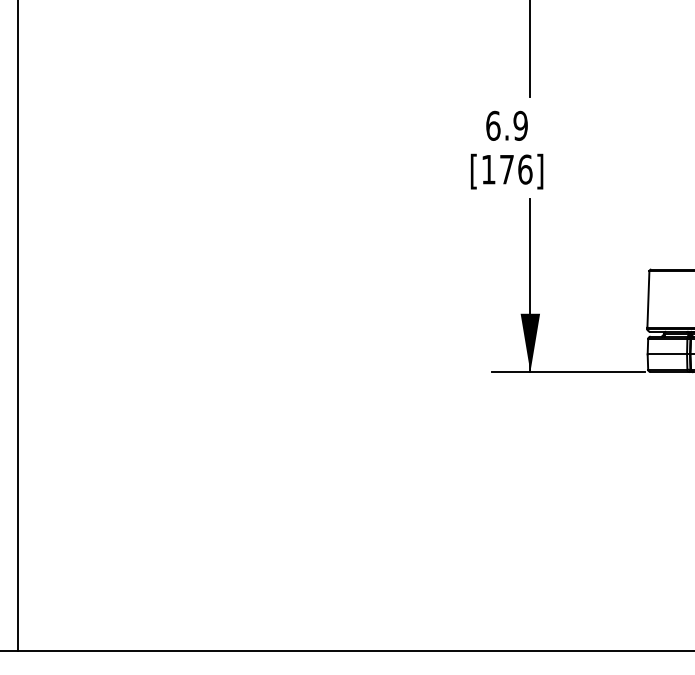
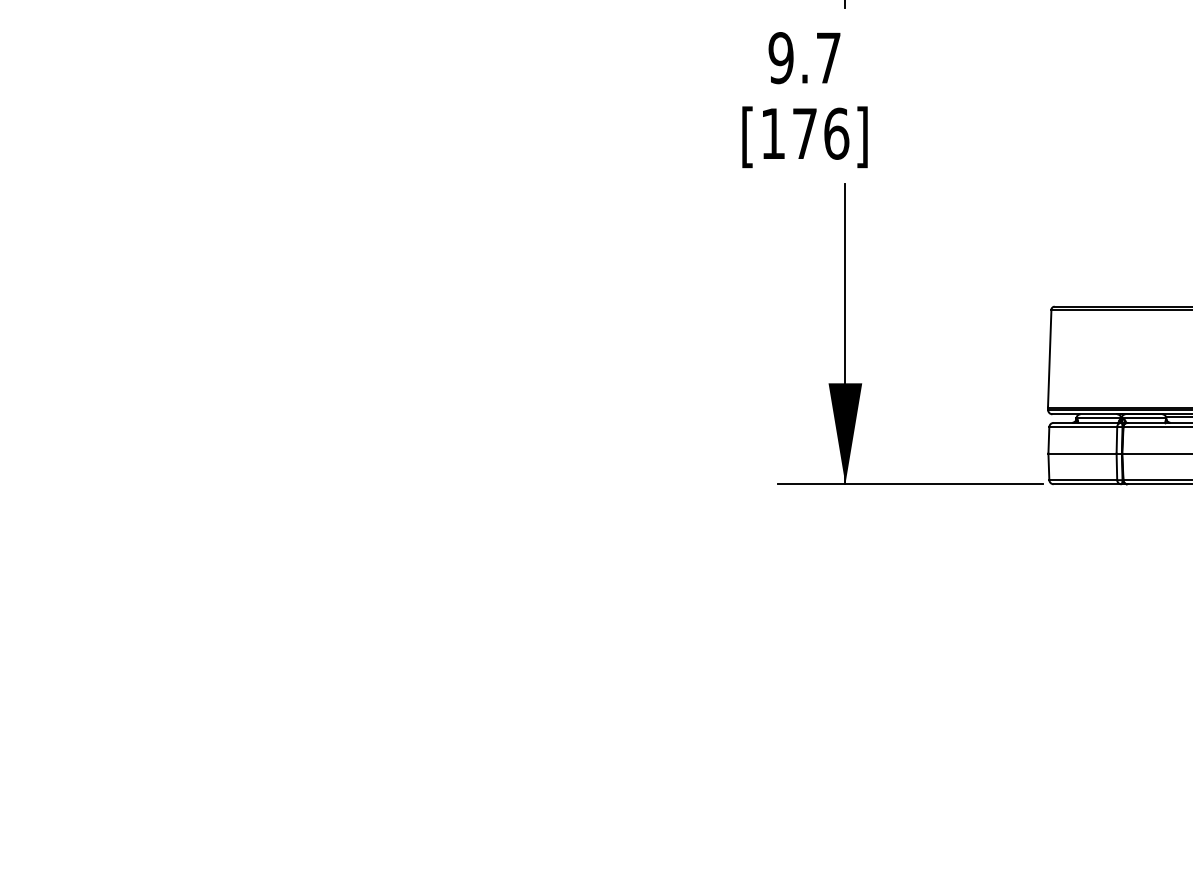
text: (506, 125) -> (804, 57), 6.9 -> 9.7

